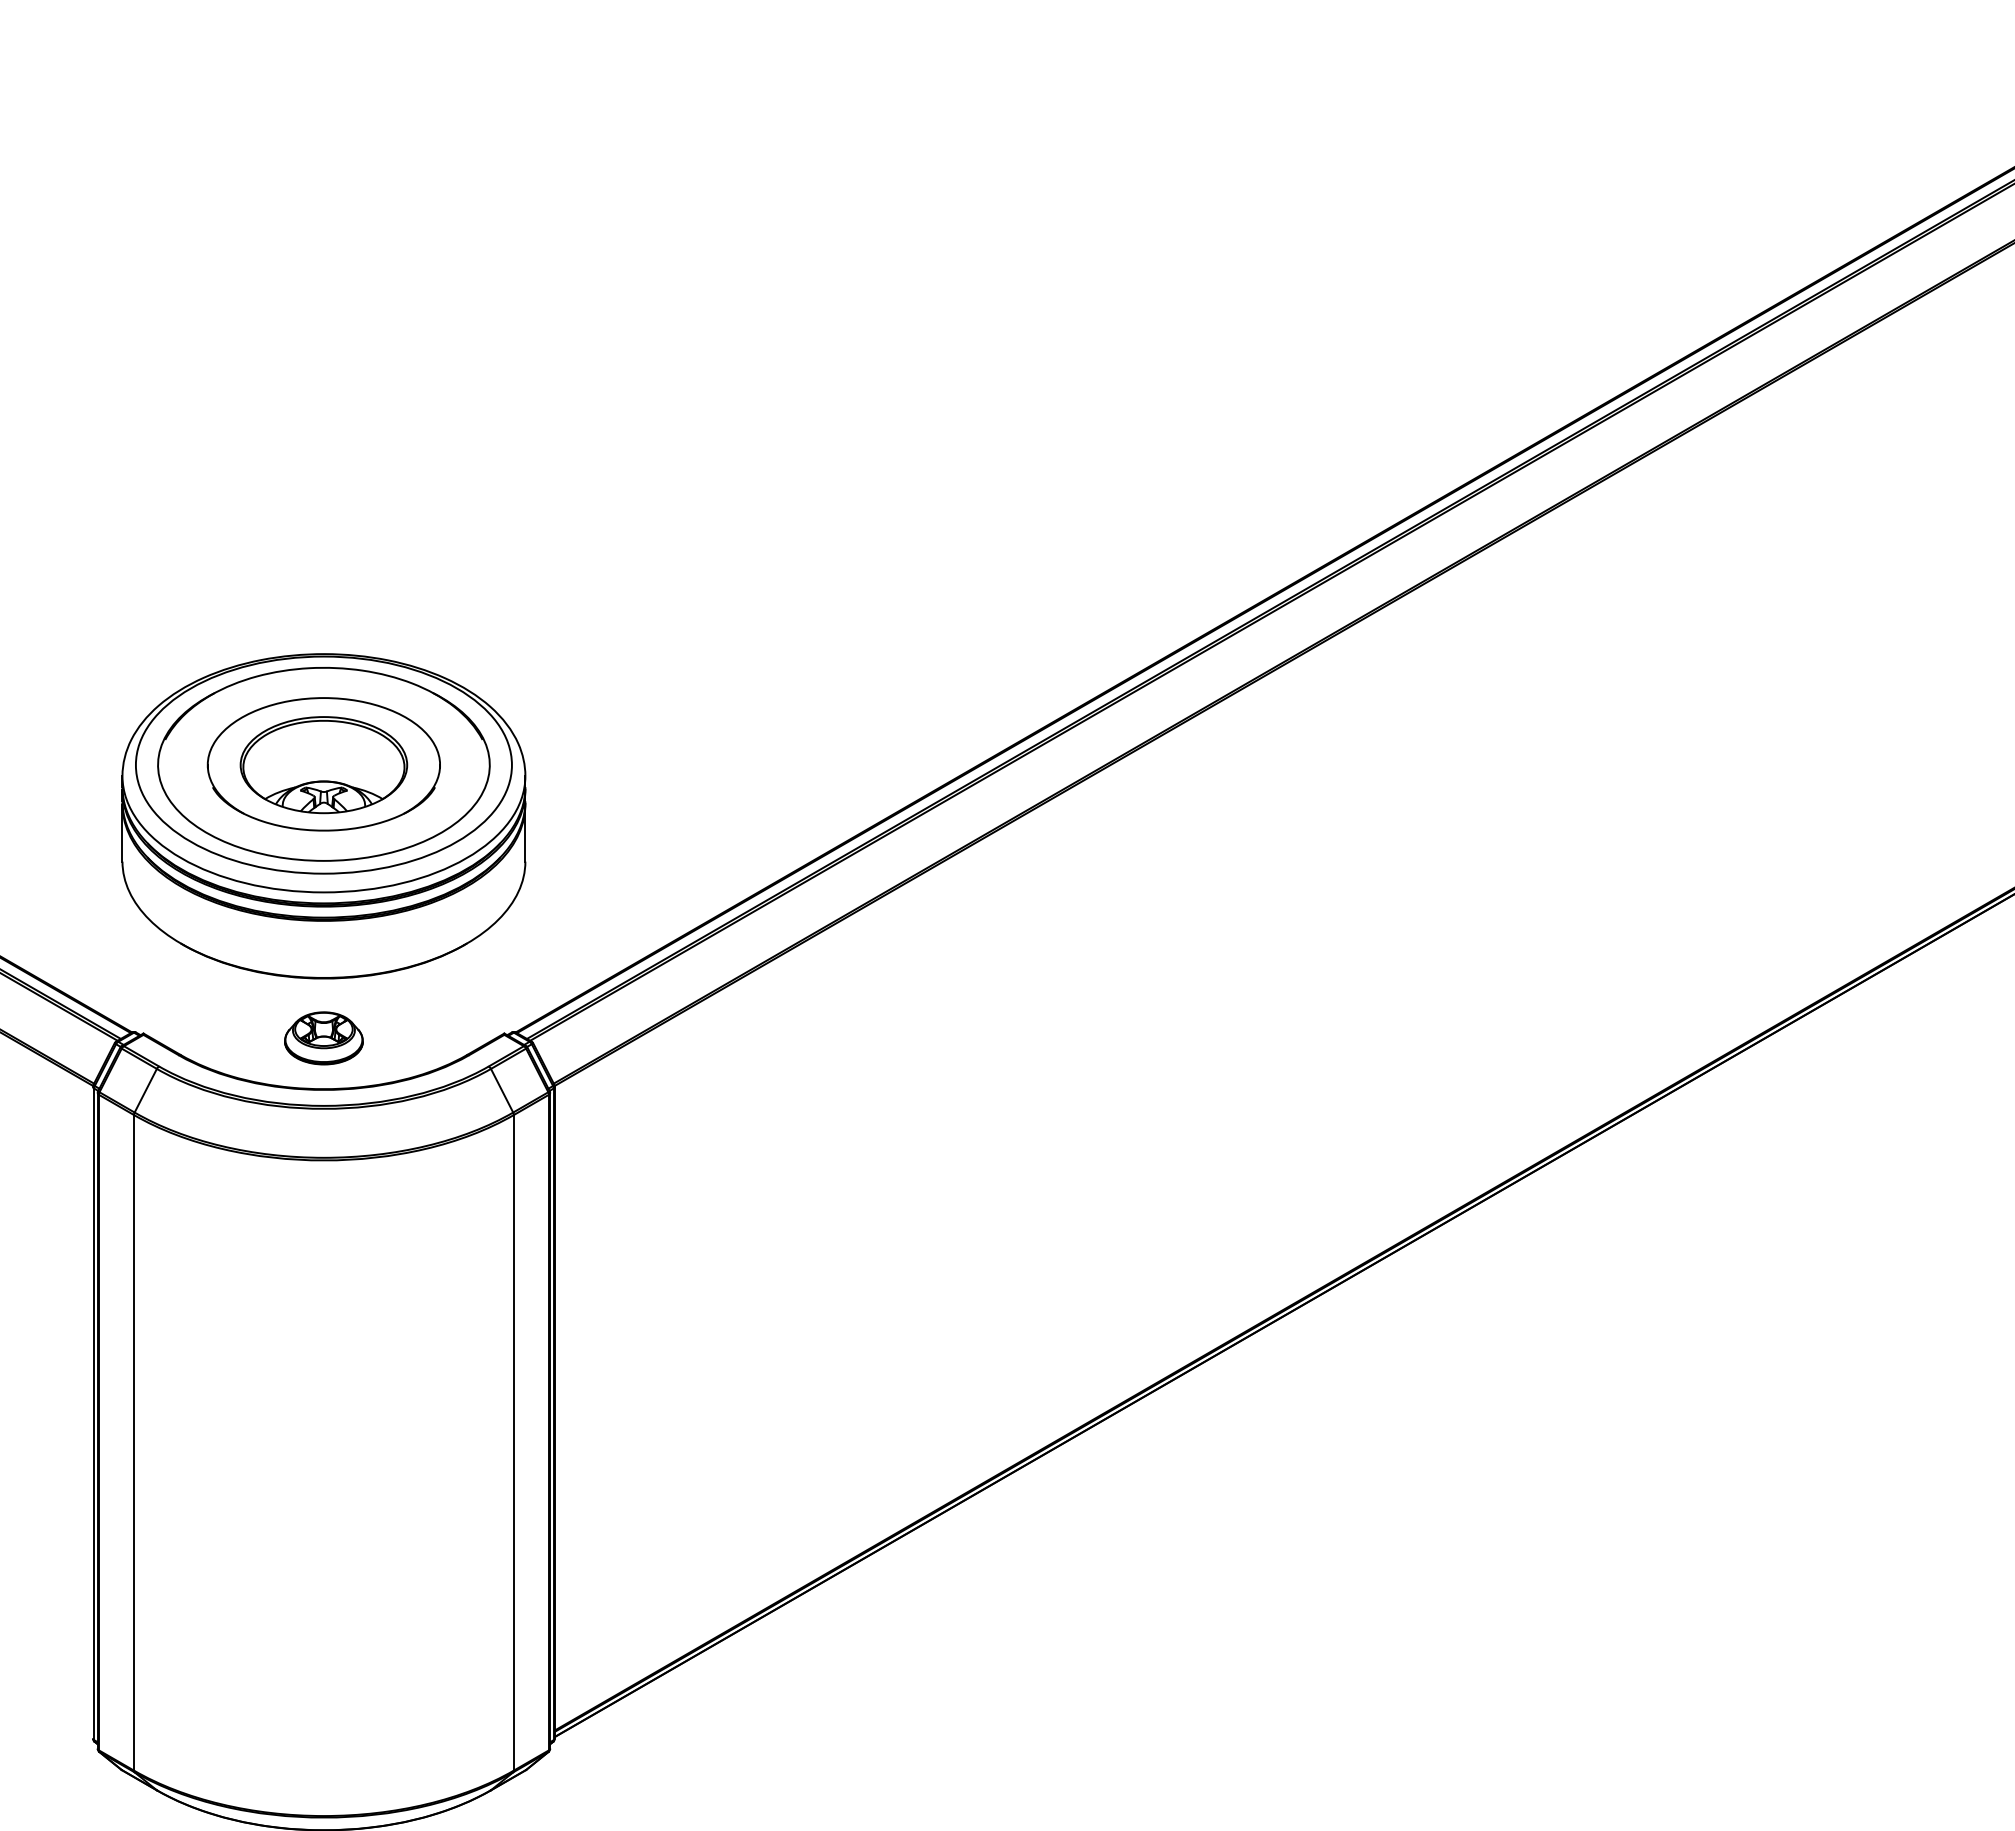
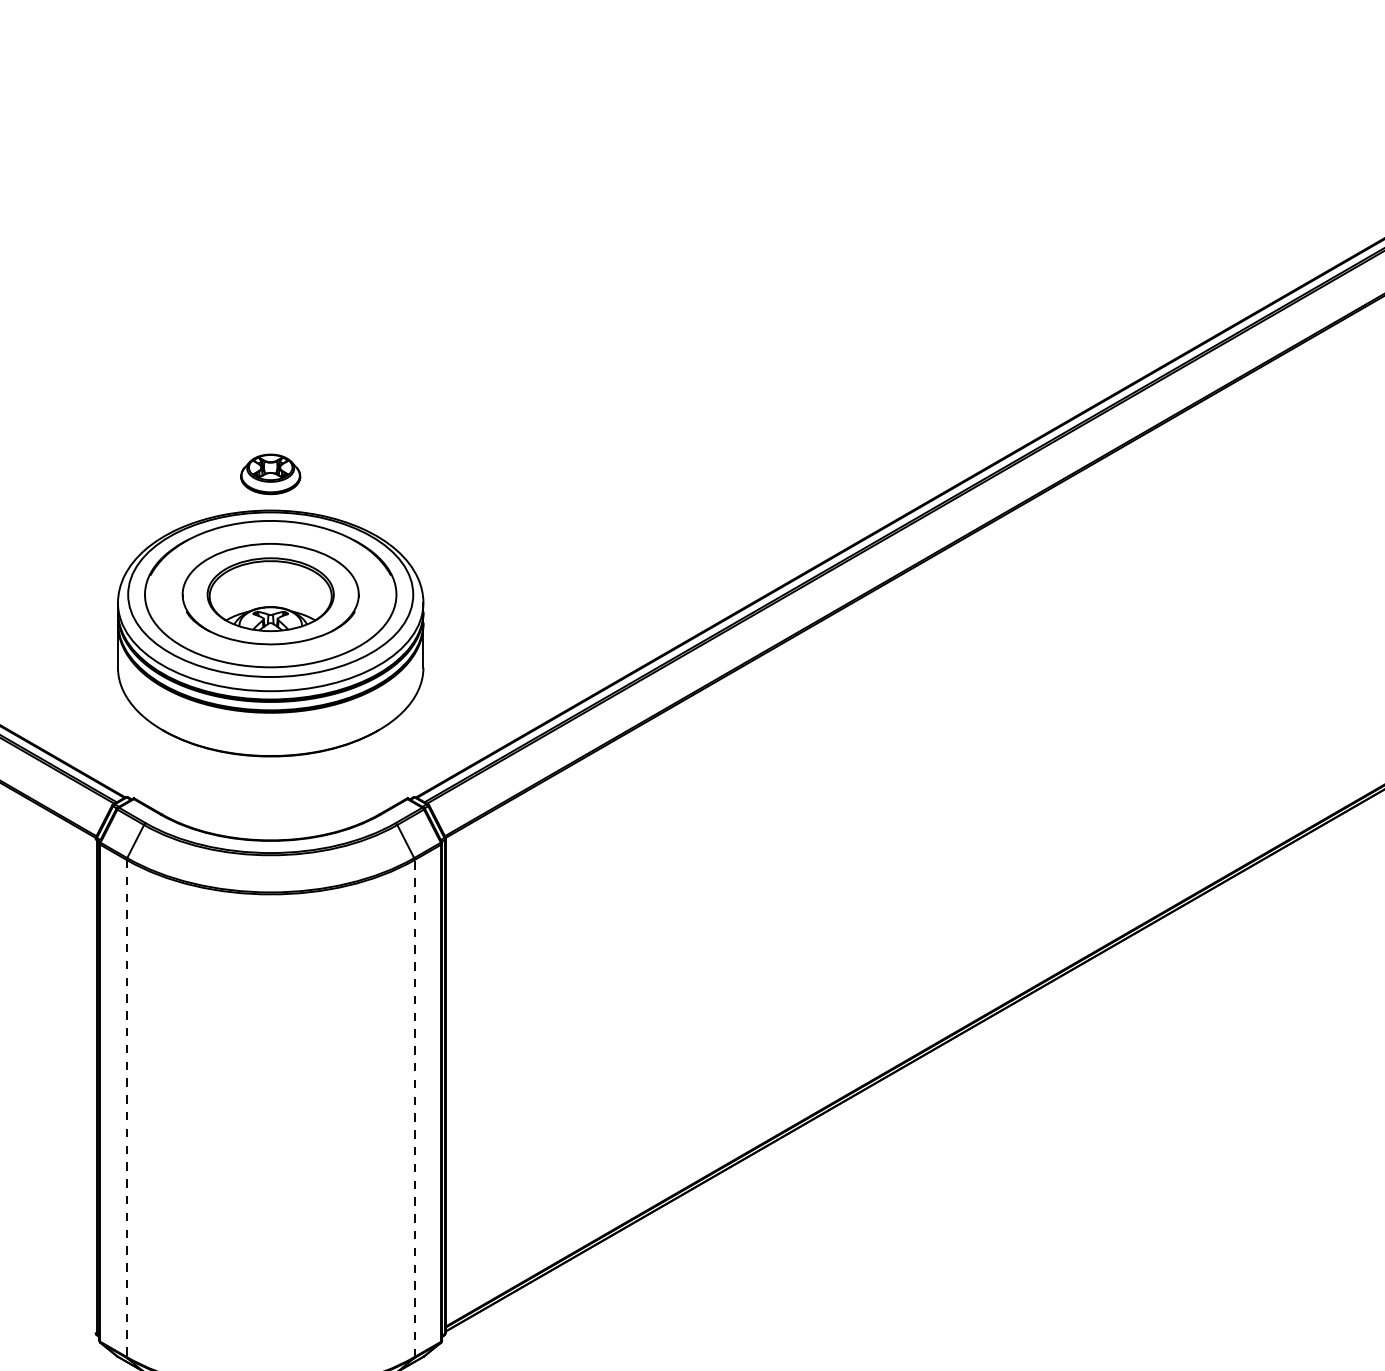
part: (323, 1038) -> (270, 474), moved
line: (134, 1442) -> (127, 1108), solid -> dashed
line: (513, 1442) -> (414, 1108), solid -> dashed

